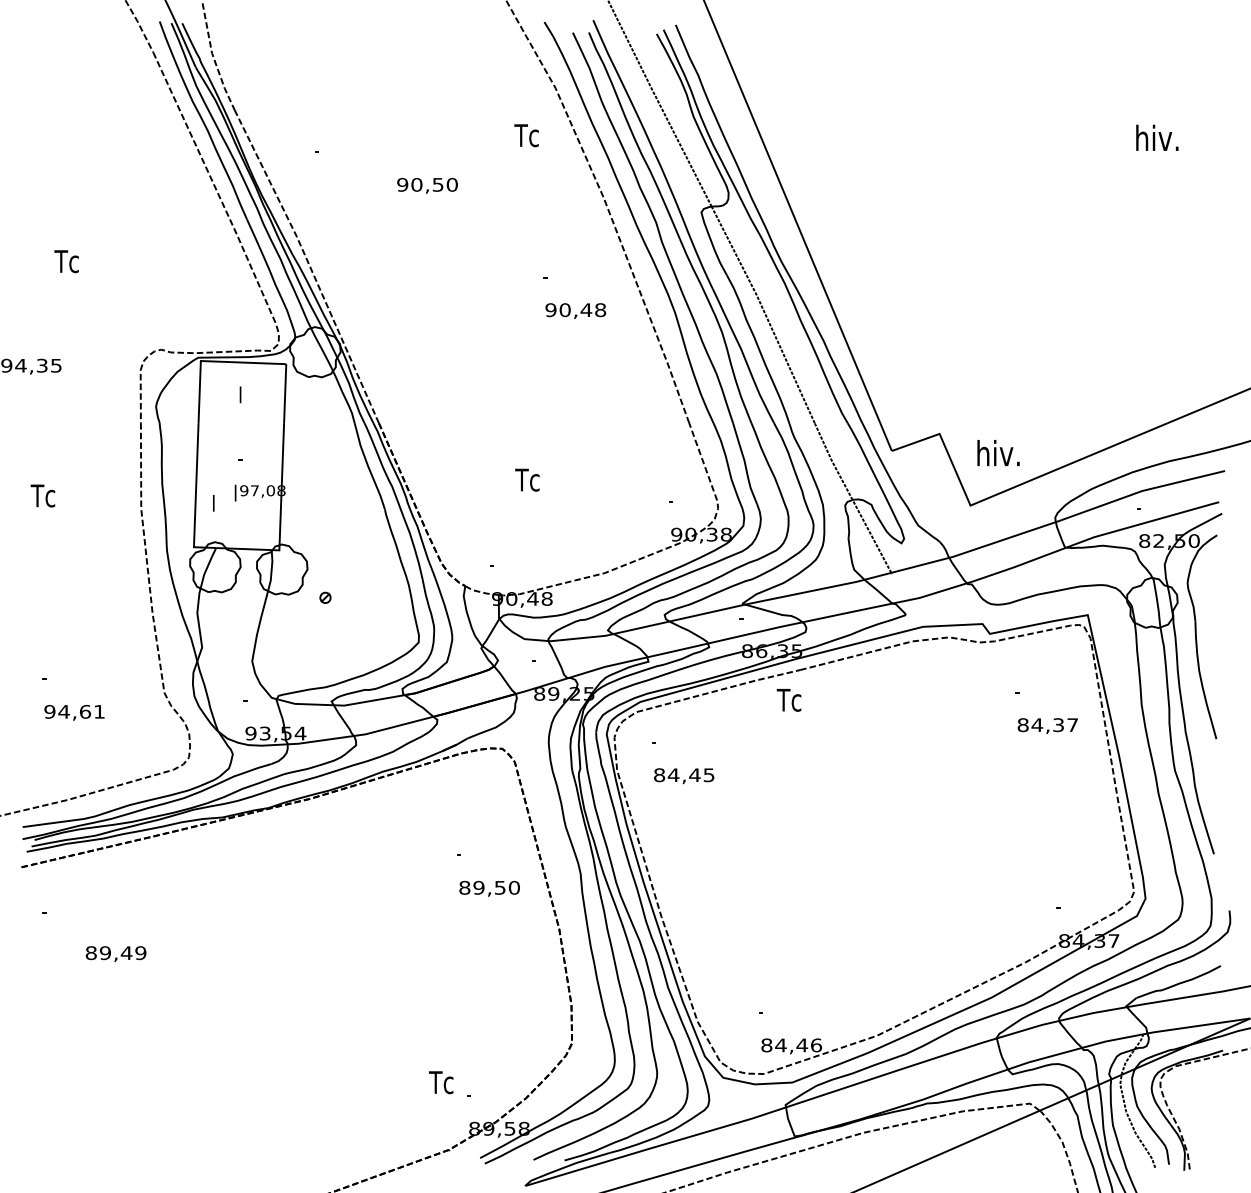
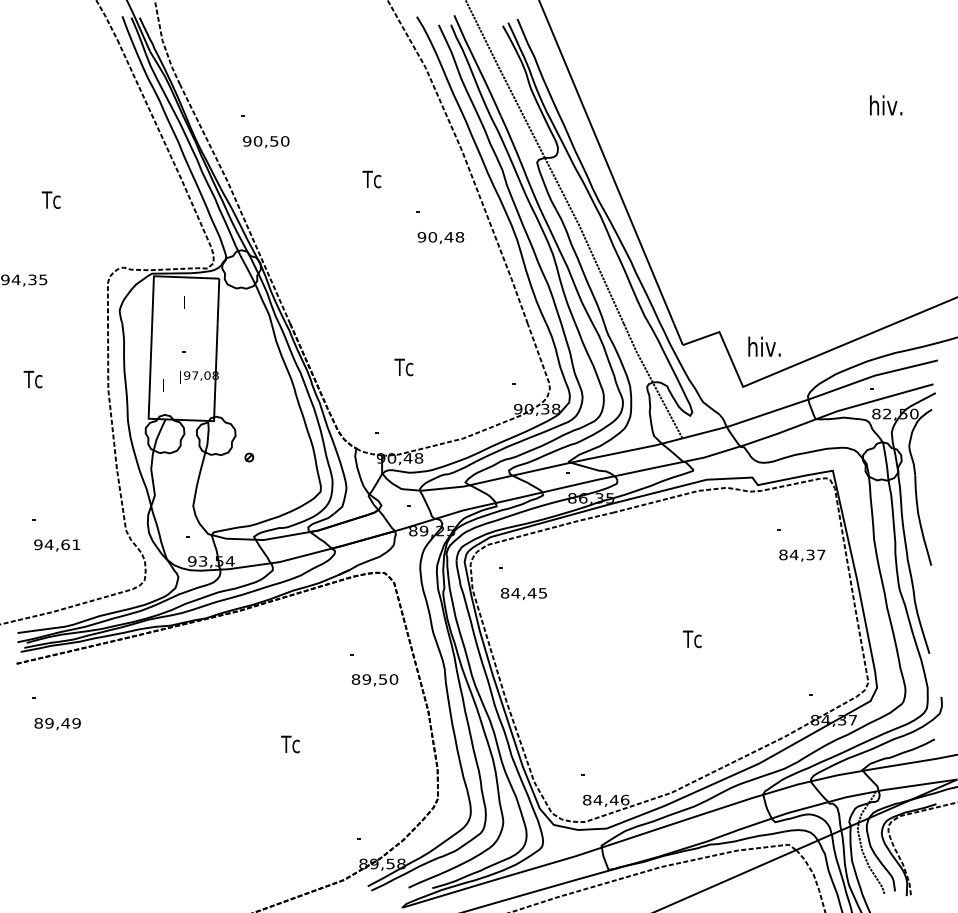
text: (526, 135) -> (371, 179), moved
text: (427, 185) -> (266, 141), moved
text: (788, 700) -> (691, 639), moved
text: (115, 953) -> (57, 723), moved
text: (441, 1082) -> (290, 744), moved

